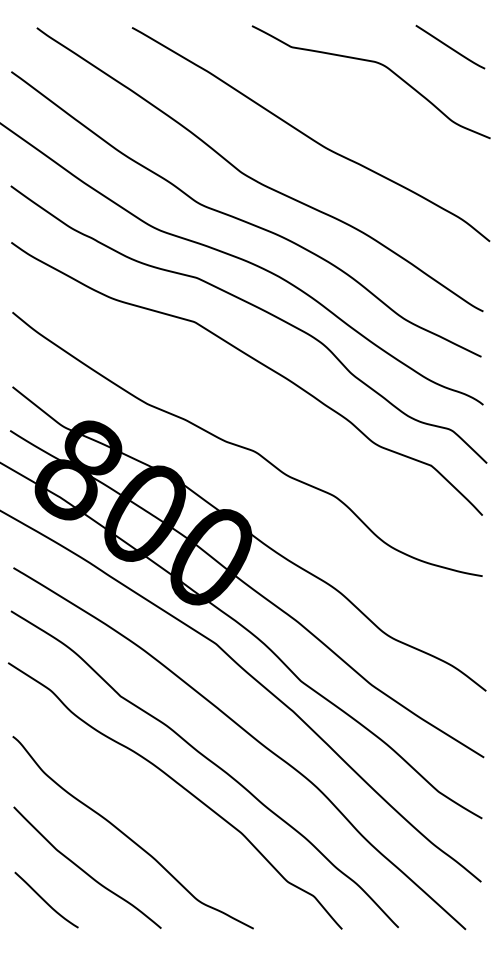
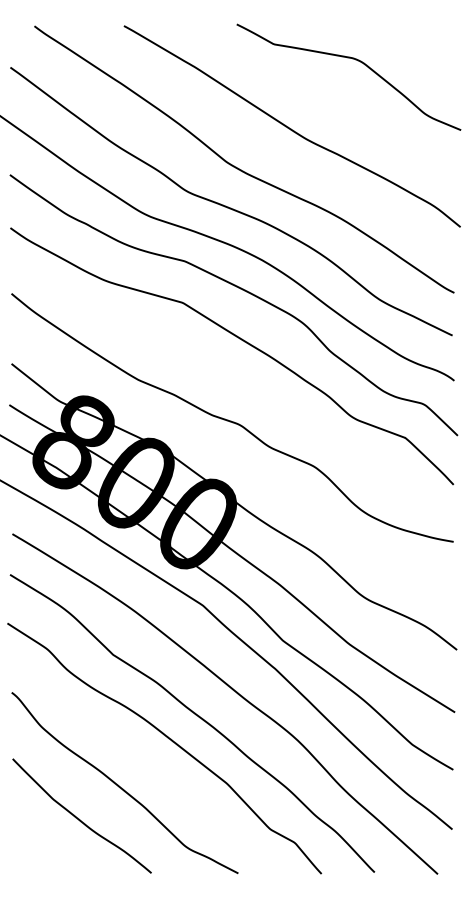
line: (450, 46) -> (423, 43), removed
curve: (45, 900) -> (42, 846), removed

